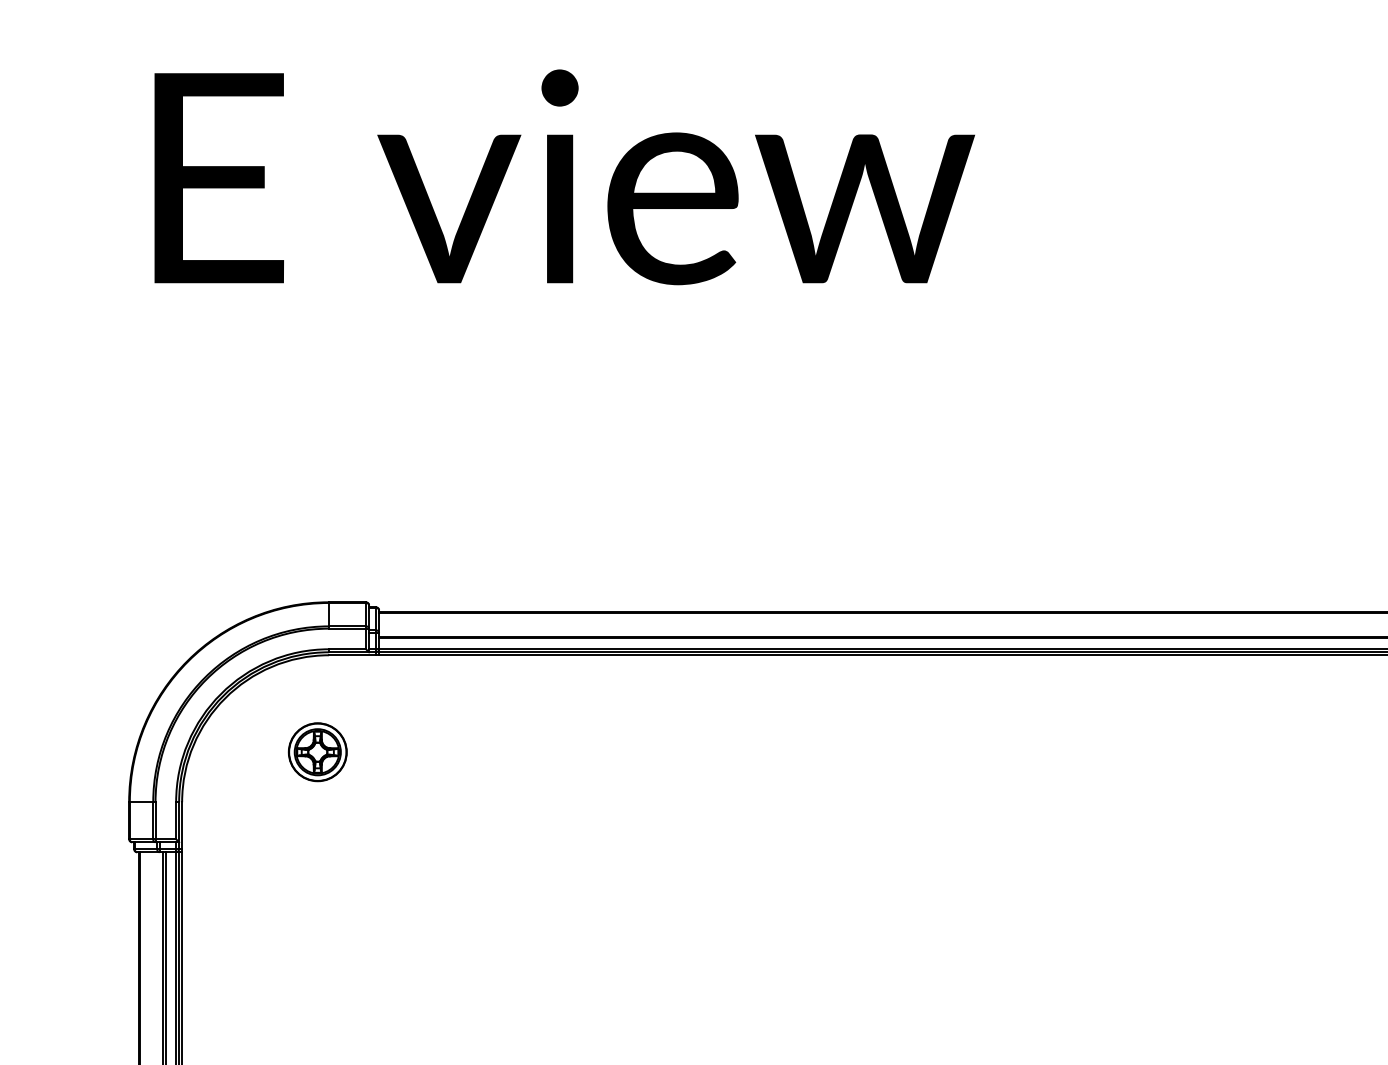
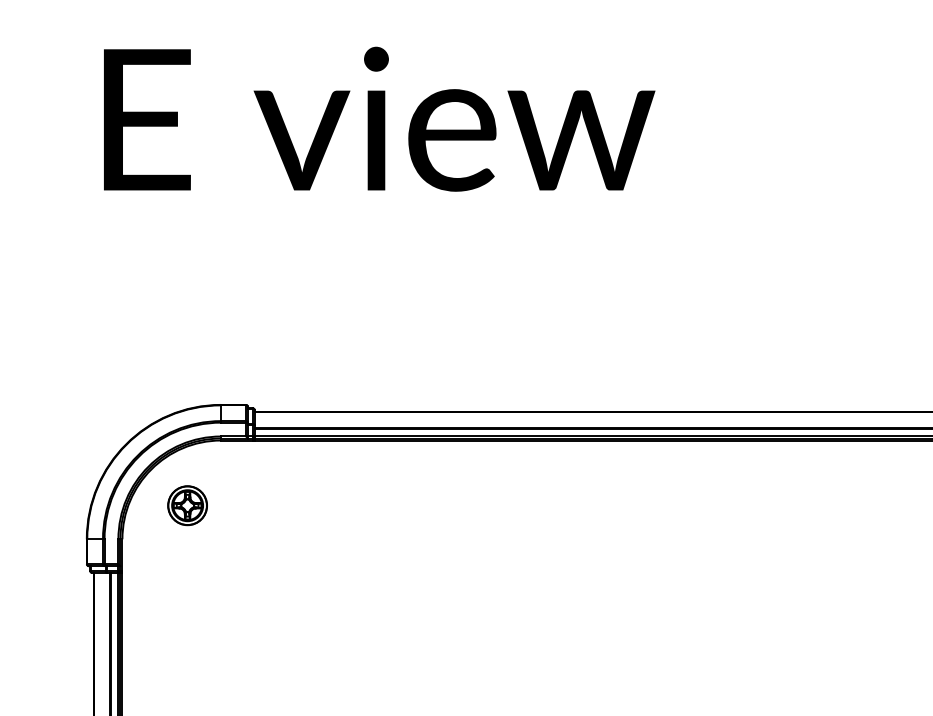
part: (317, 751) -> (187, 505), moved

